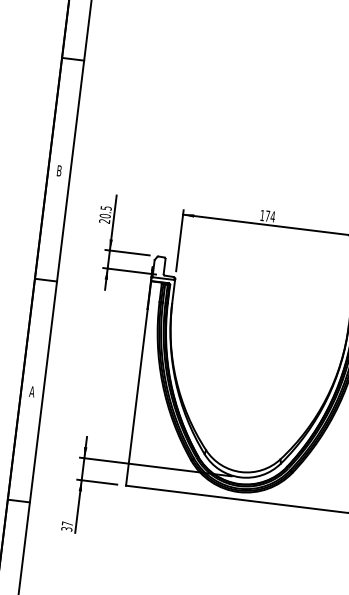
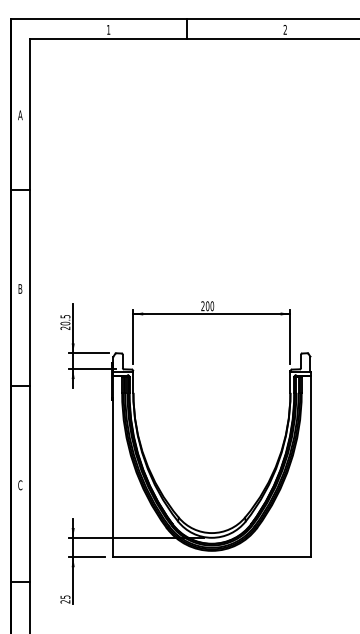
text: (267, 216) -> (207, 306), 174 -> 200
text: (32, 392) -> (20, 485), A -> C
text: (67, 526) -> (65, 599), 37 -> 25

